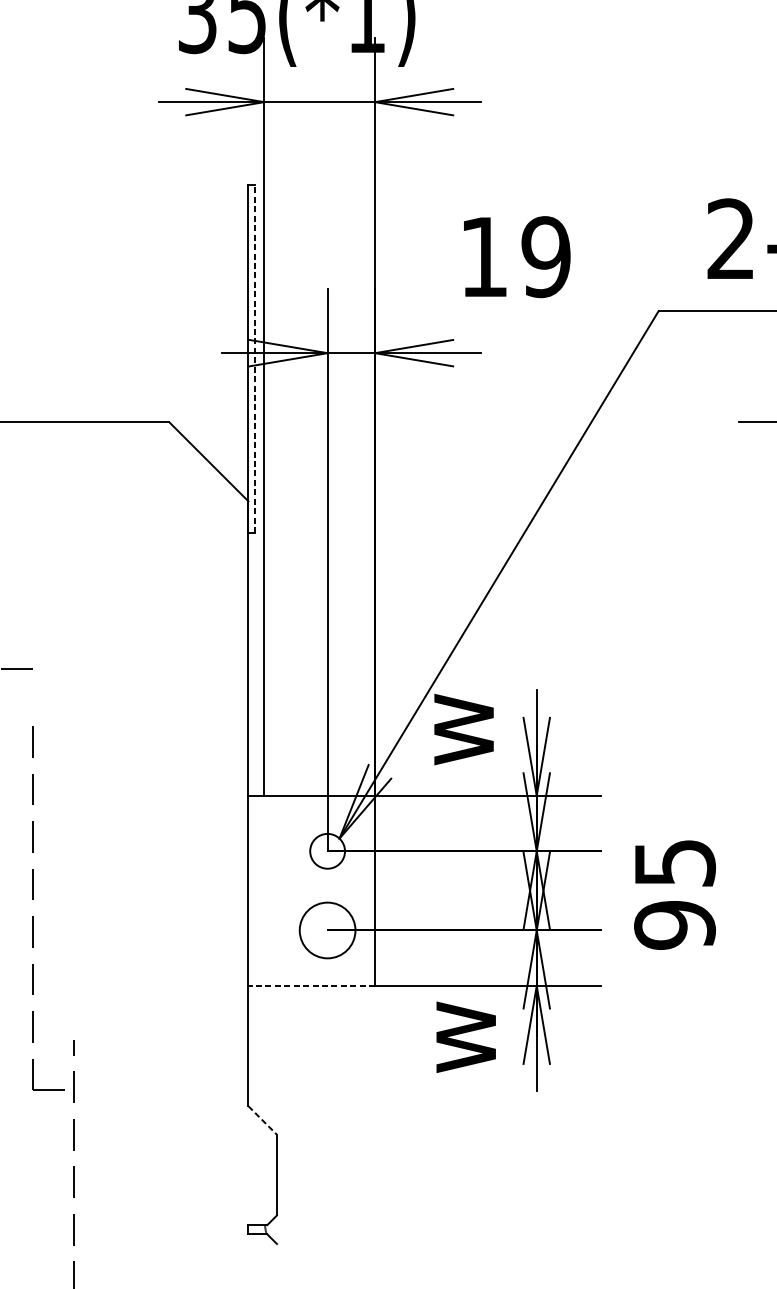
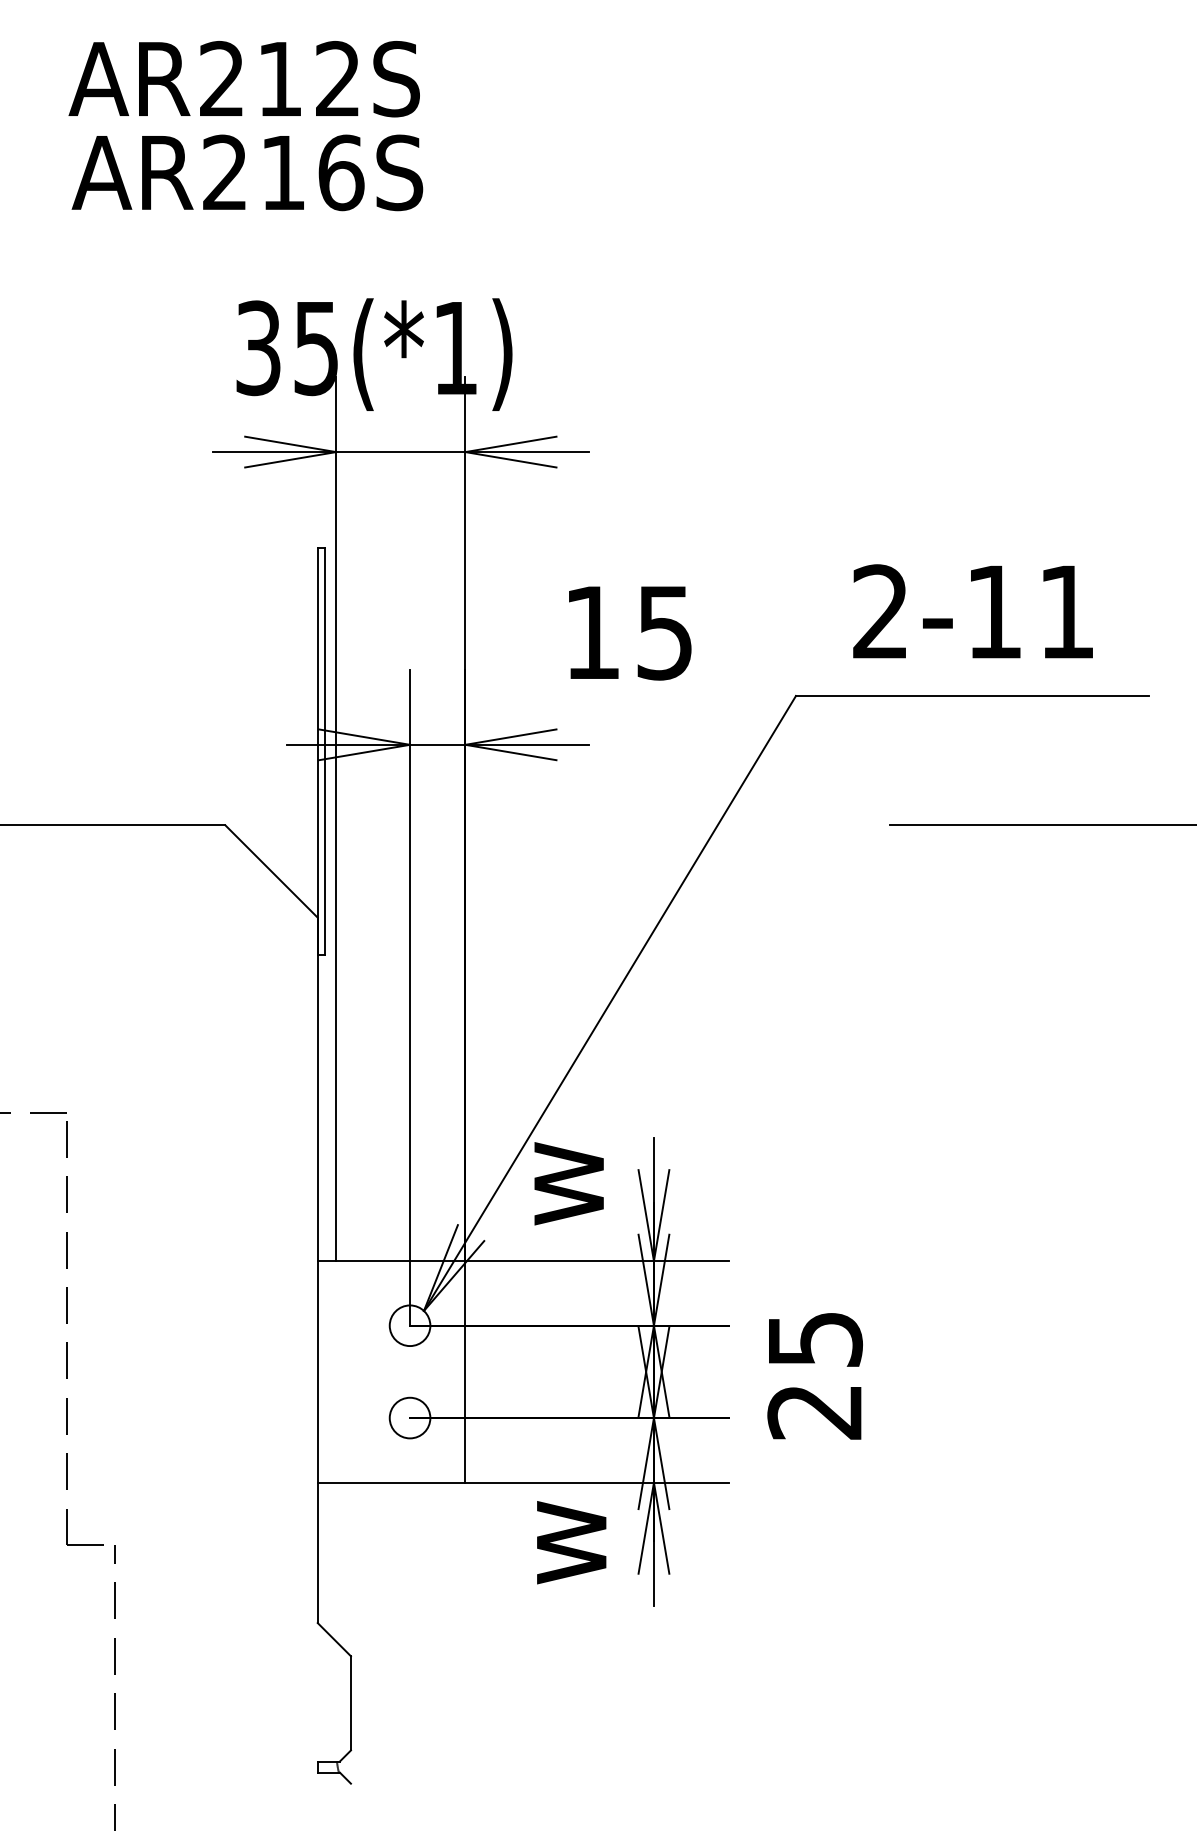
text: (545, 256) -> (664, 632), 19 -> 15
line: (255, 358) -> (325, 751), dashed -> solid
part: (33, 916) -> (67, 1342), moved
text: (674, 924) -> (814, 1411), 95 -> 25
circle: (327, 929) -> (409, 1417), size x0.62
line: (311, 985) -> (391, 1482), dashed -> solid
line: (262, 1120) -> (334, 1639), dashed -> solid

